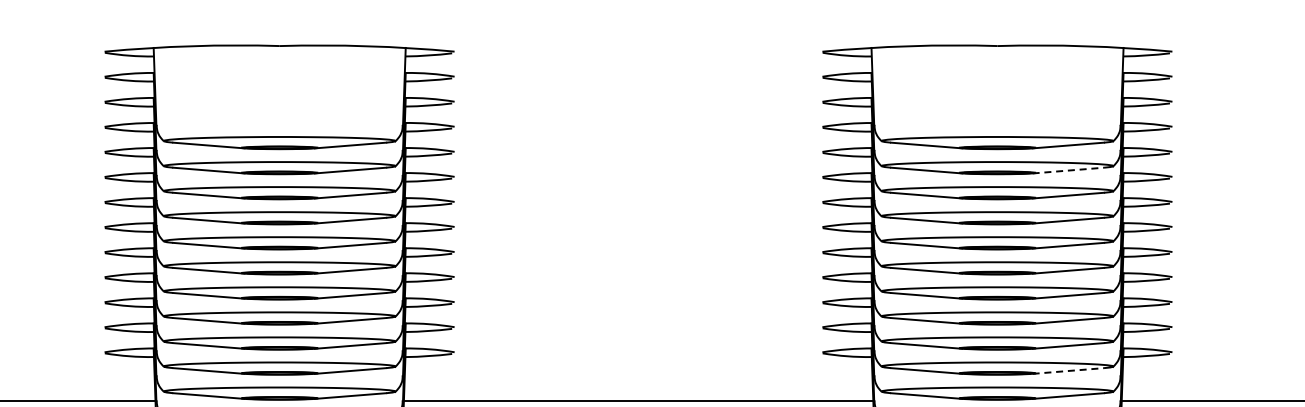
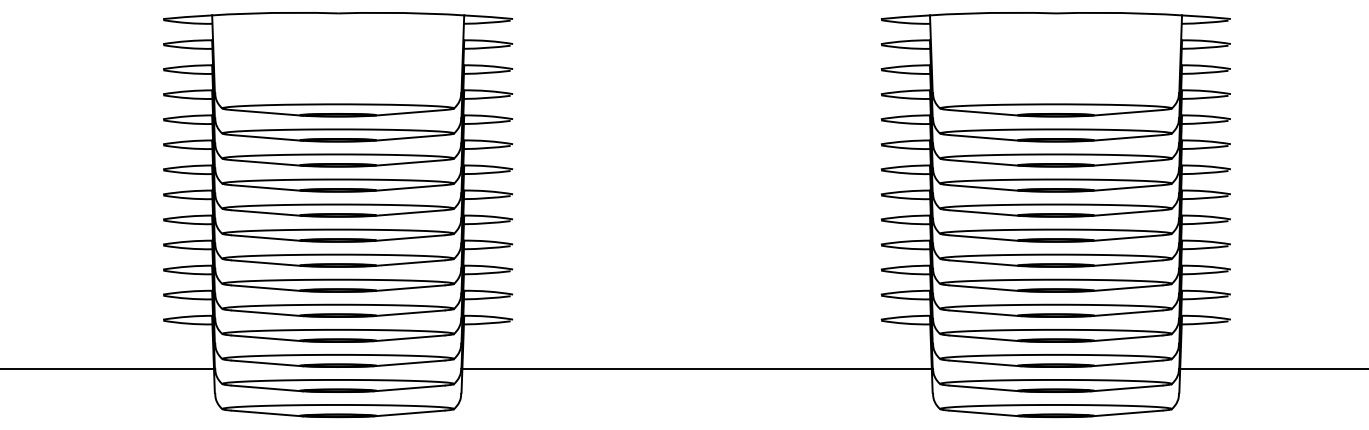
line: (1068, 170) -> (1126, 137), dashed -> solid
line: (1068, 371) -> (1126, 338), dashed -> solid

